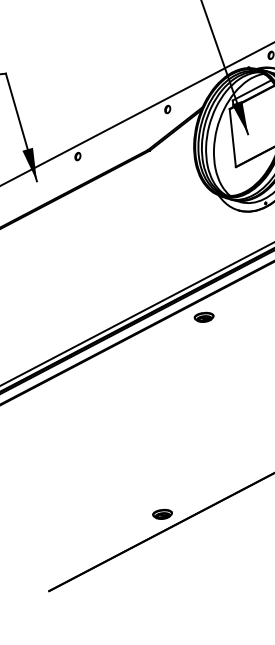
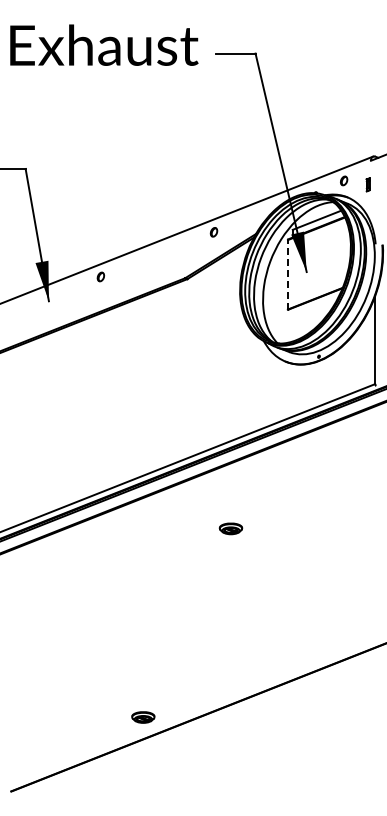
line: (232, 137) -> (287, 274), solid -> dashed
part: (203, 317) -> (230, 528), moved
part: (162, 514) -> (143, 717), moved

